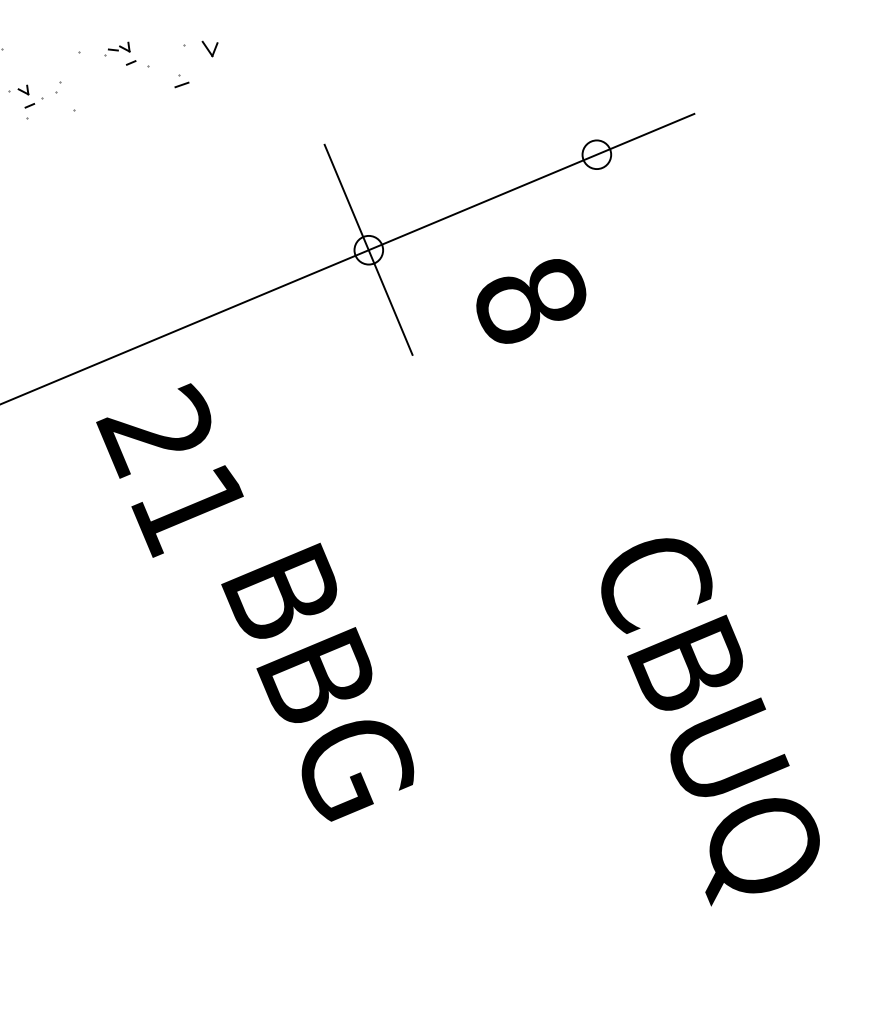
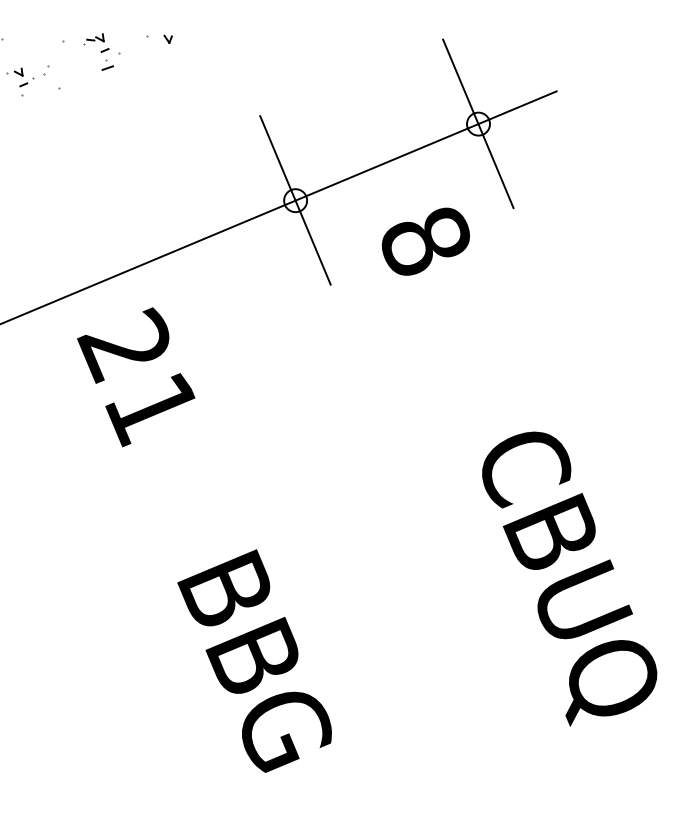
part: (209, 49) -> (167, 39), size x0.62
part: (181, 80) -> (107, 64), moved
line: (596, 153) -> (478, 123), added
text: (317, 681) -> (254, 660), moved

